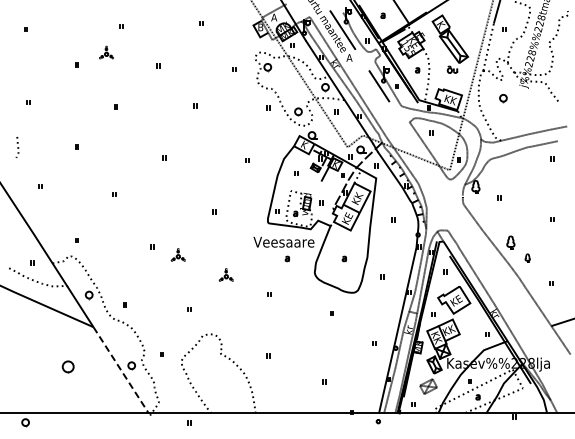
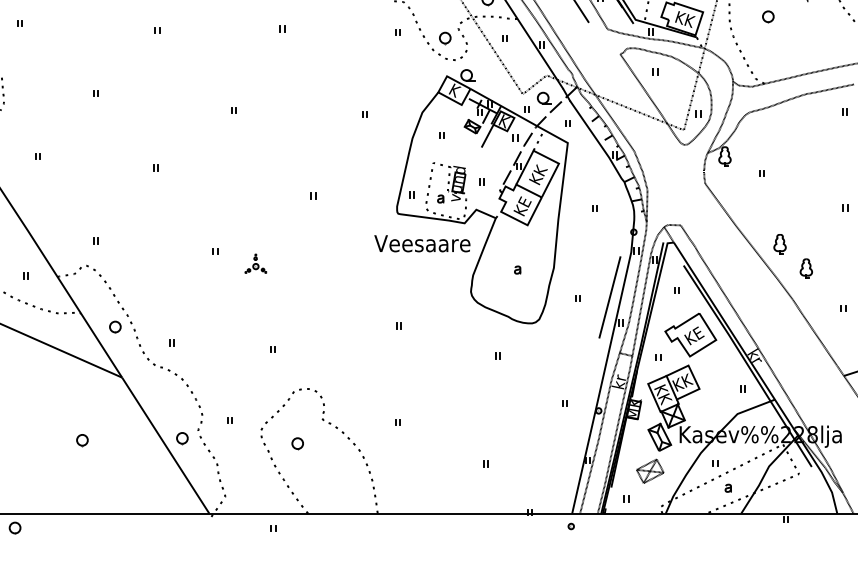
part: (527, 257) -> (806, 267), size x1.67
part: (286, 258) -> (426, 269), removed
part: (225, 274) -> (330, 294), removed
line: (402, 275) -> (609, 296), added
part: (68, 366) -> (82, 439), size x0.62
part: (204, 368) -> (297, 442), added
line: (121, 370) -> (166, 445), dashed -> solid

